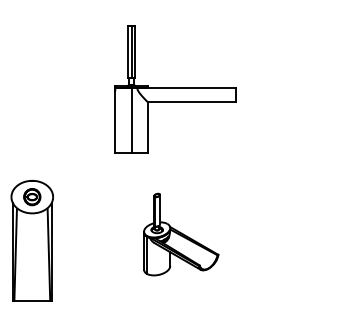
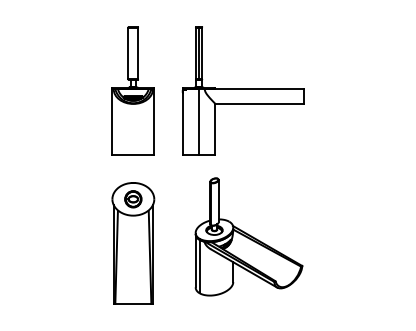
part: (65, 88) -> (132, 90), added
part: (180, 234) -> (248, 236), size x1.43
part: (32, 241) -> (133, 243), moved

